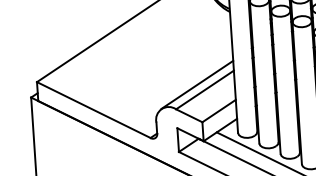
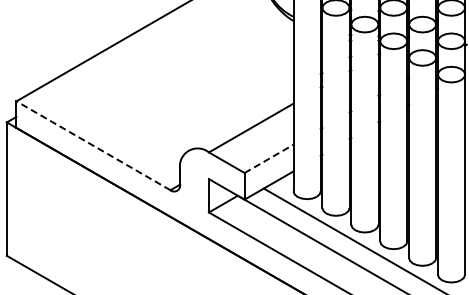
line: (196, 84) -> (240, 119), removed
line: (93, 109) -> (93, 145), solid -> dashed
line: (219, 110) -> (269, 158), solid -> dashed

